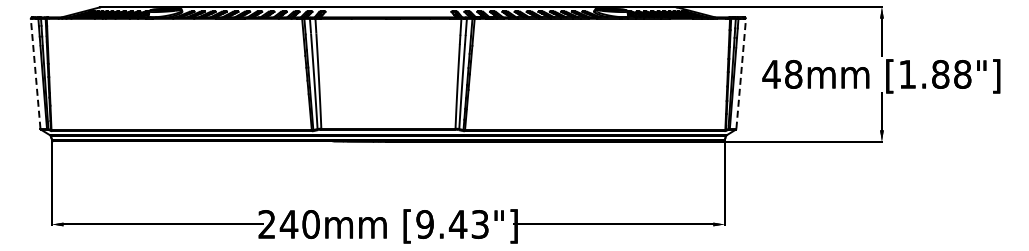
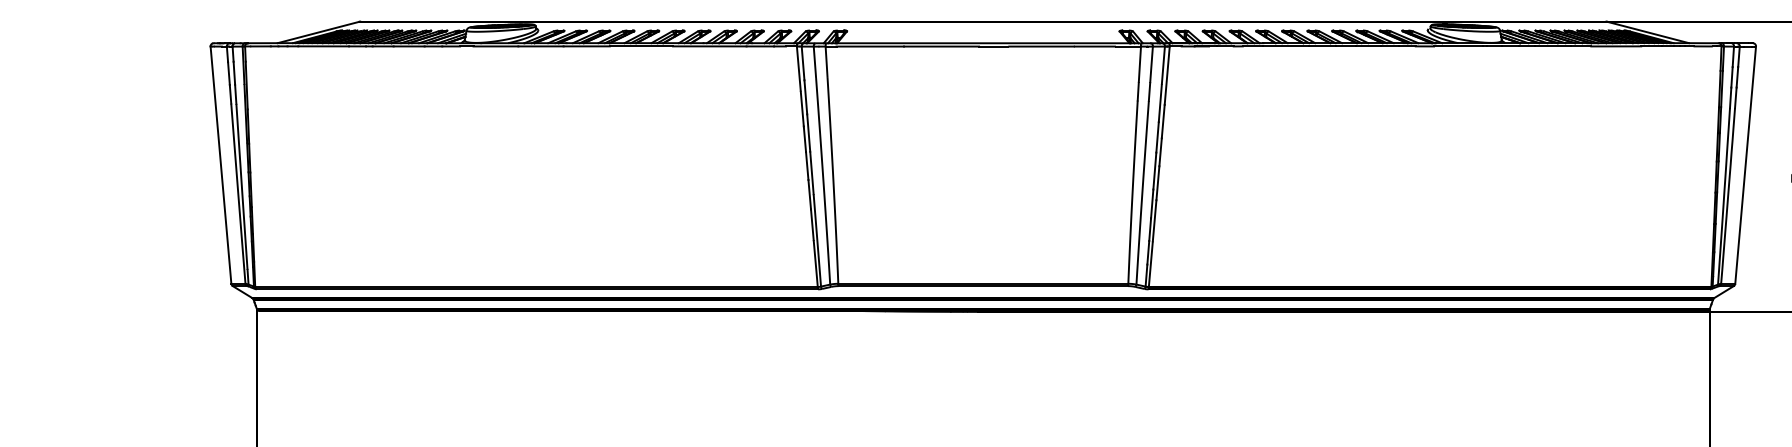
line: (35, 73) -> (220, 164), dashed -> solid
line: (741, 73) -> (1746, 164), dashed -> solid

